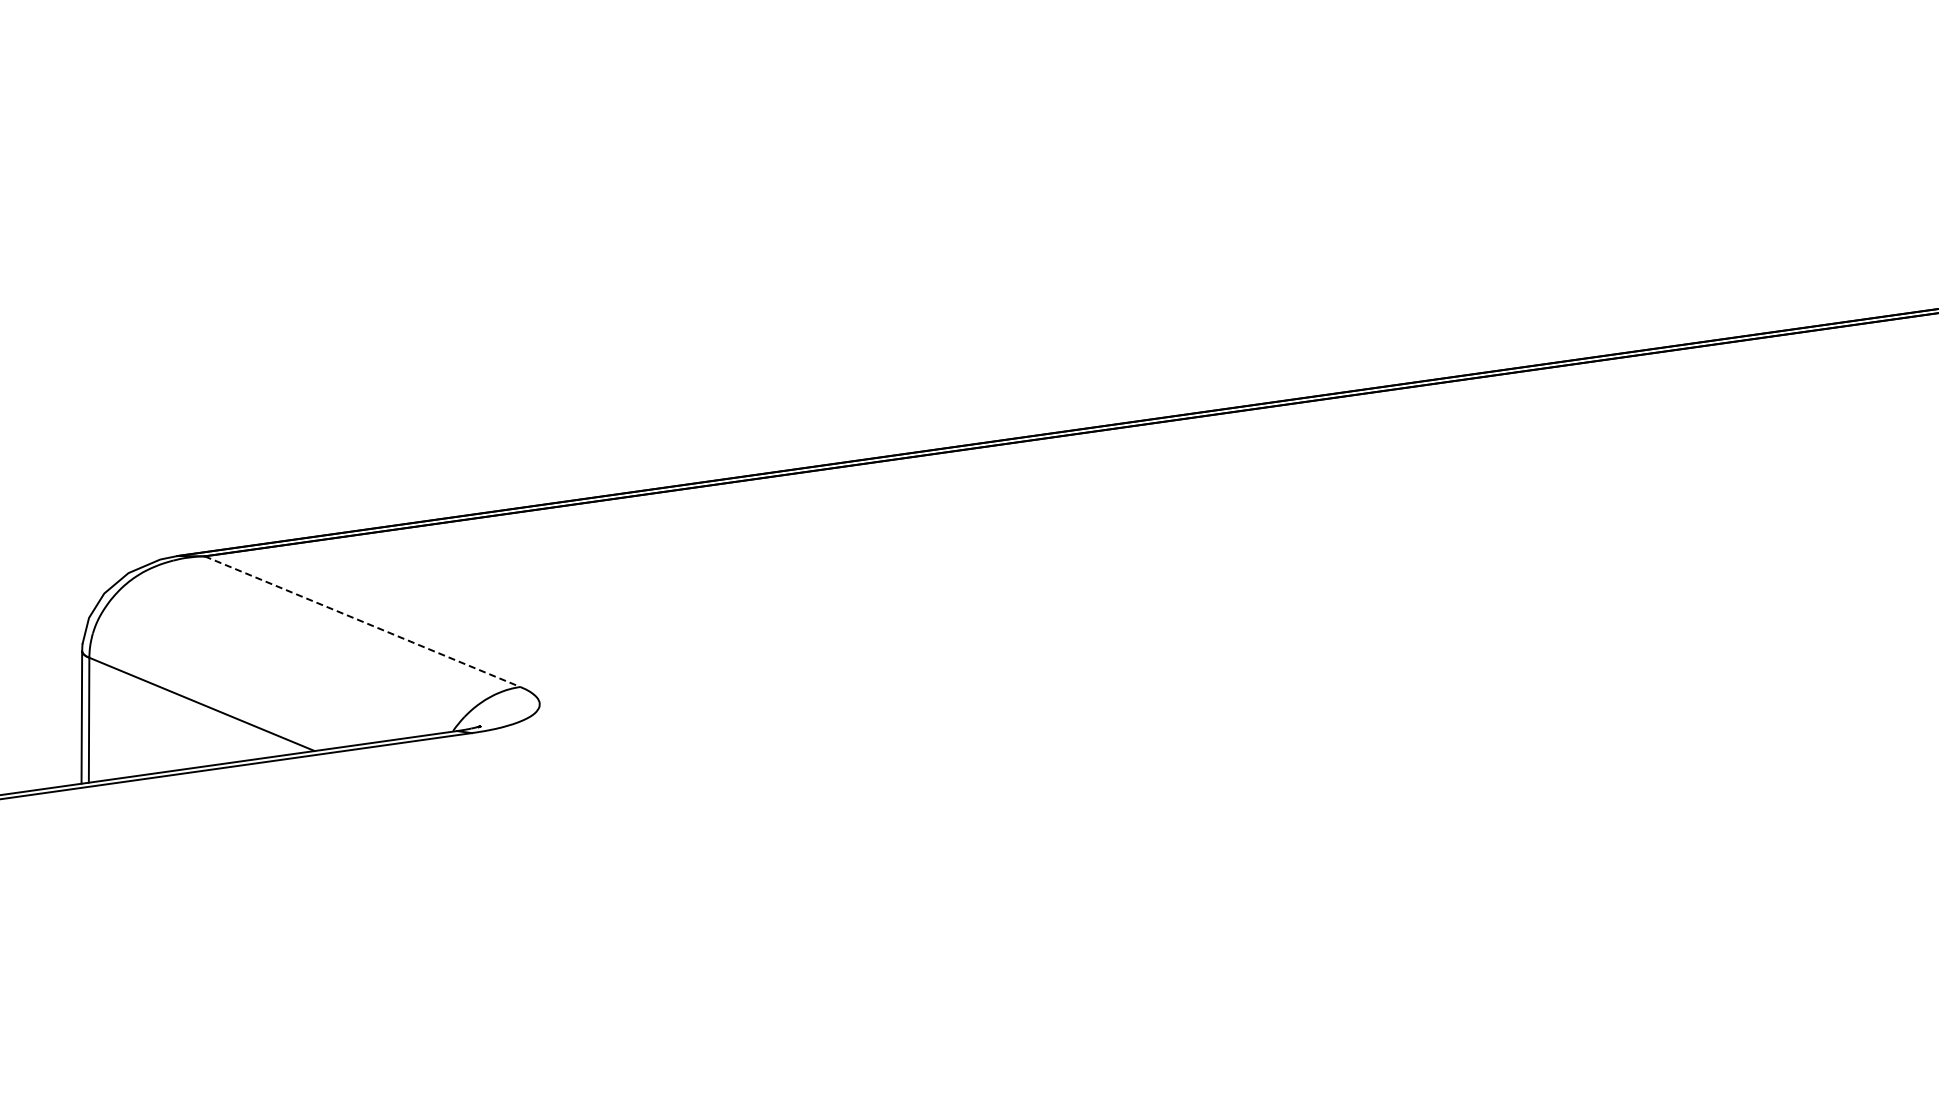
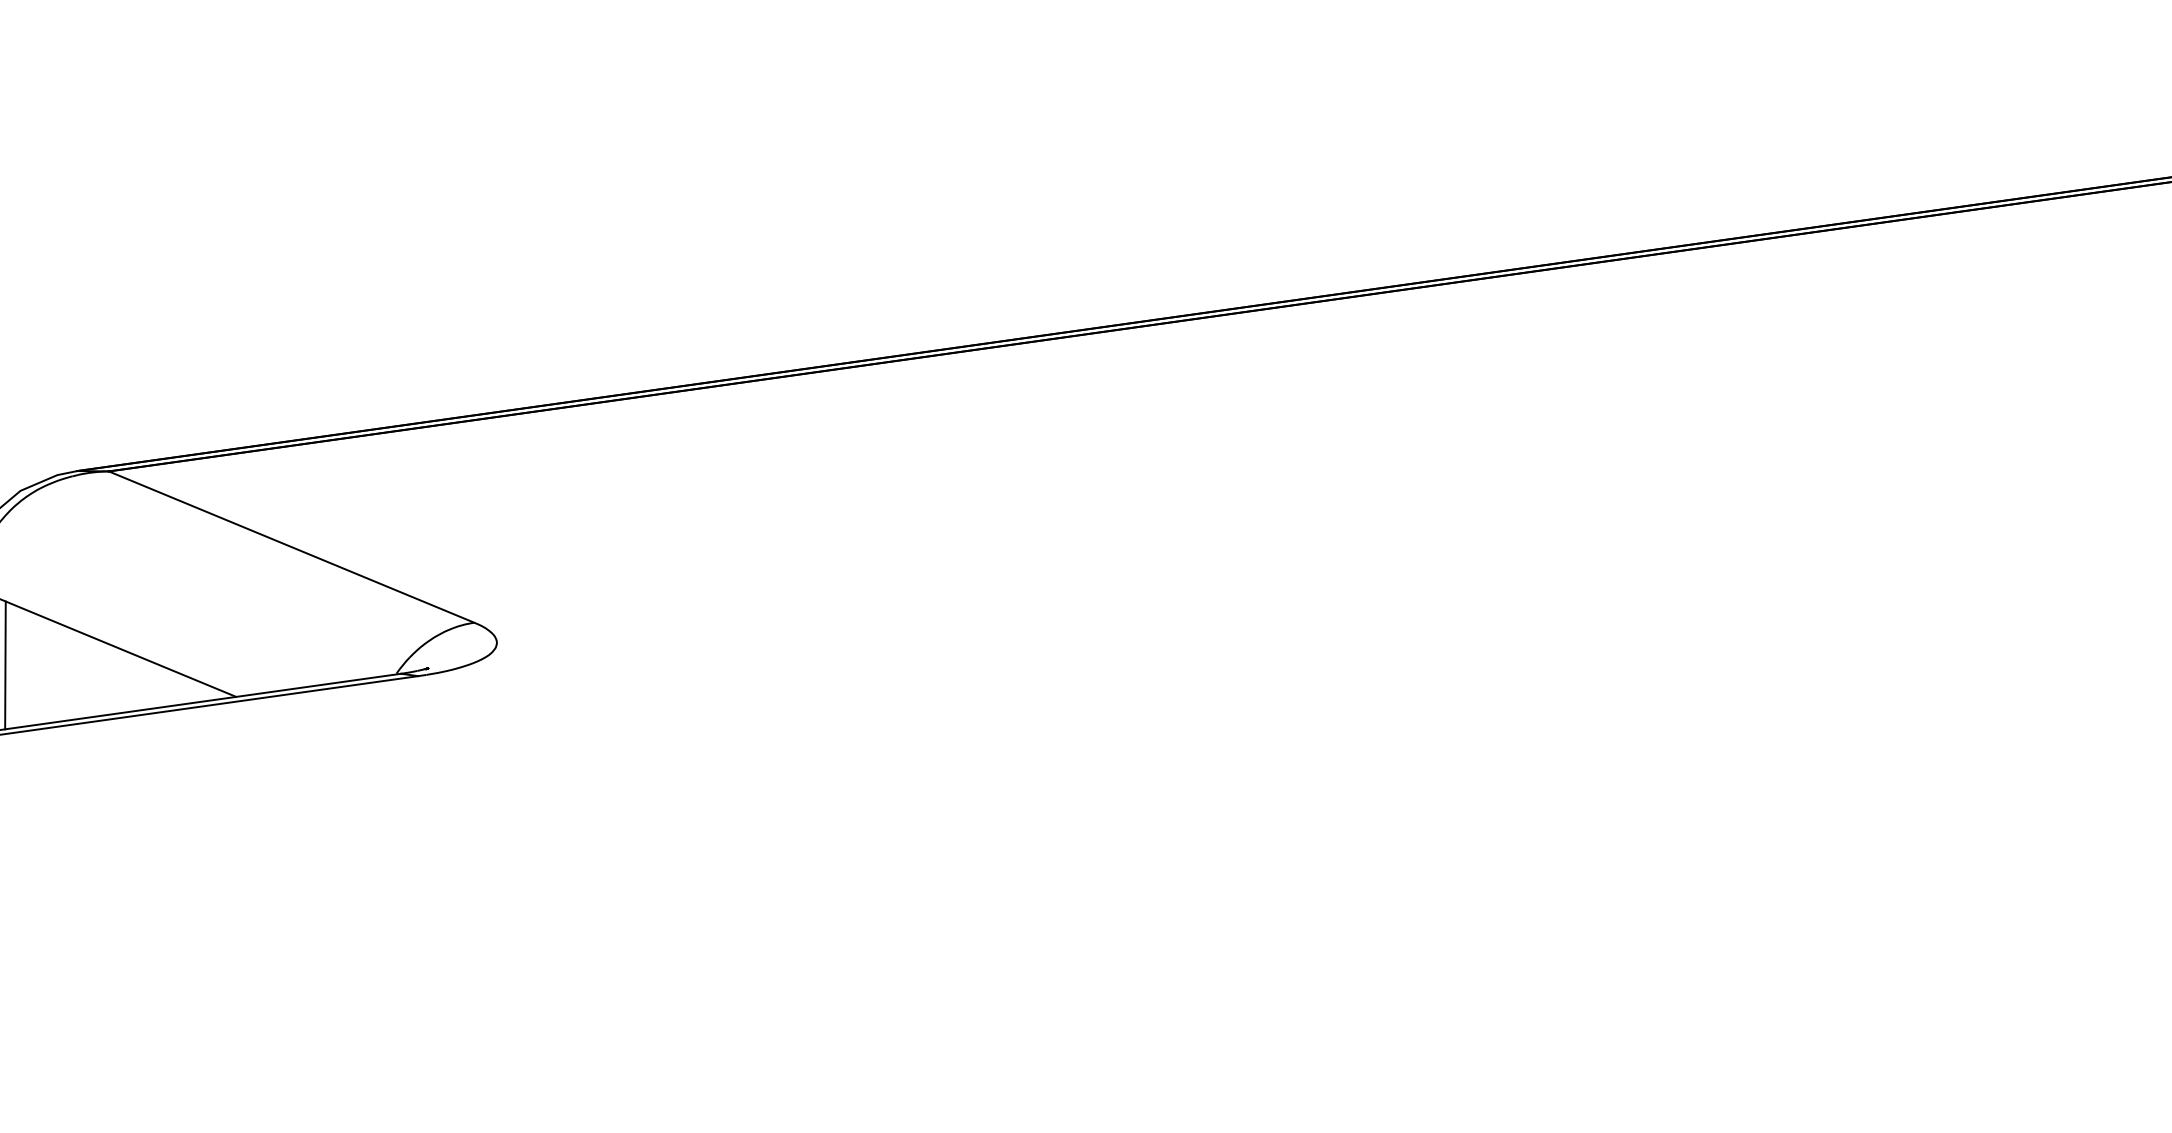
line: (362, 621) -> (291, 546), dashed -> solid
line: (115, 723) -> (5, 665), added

